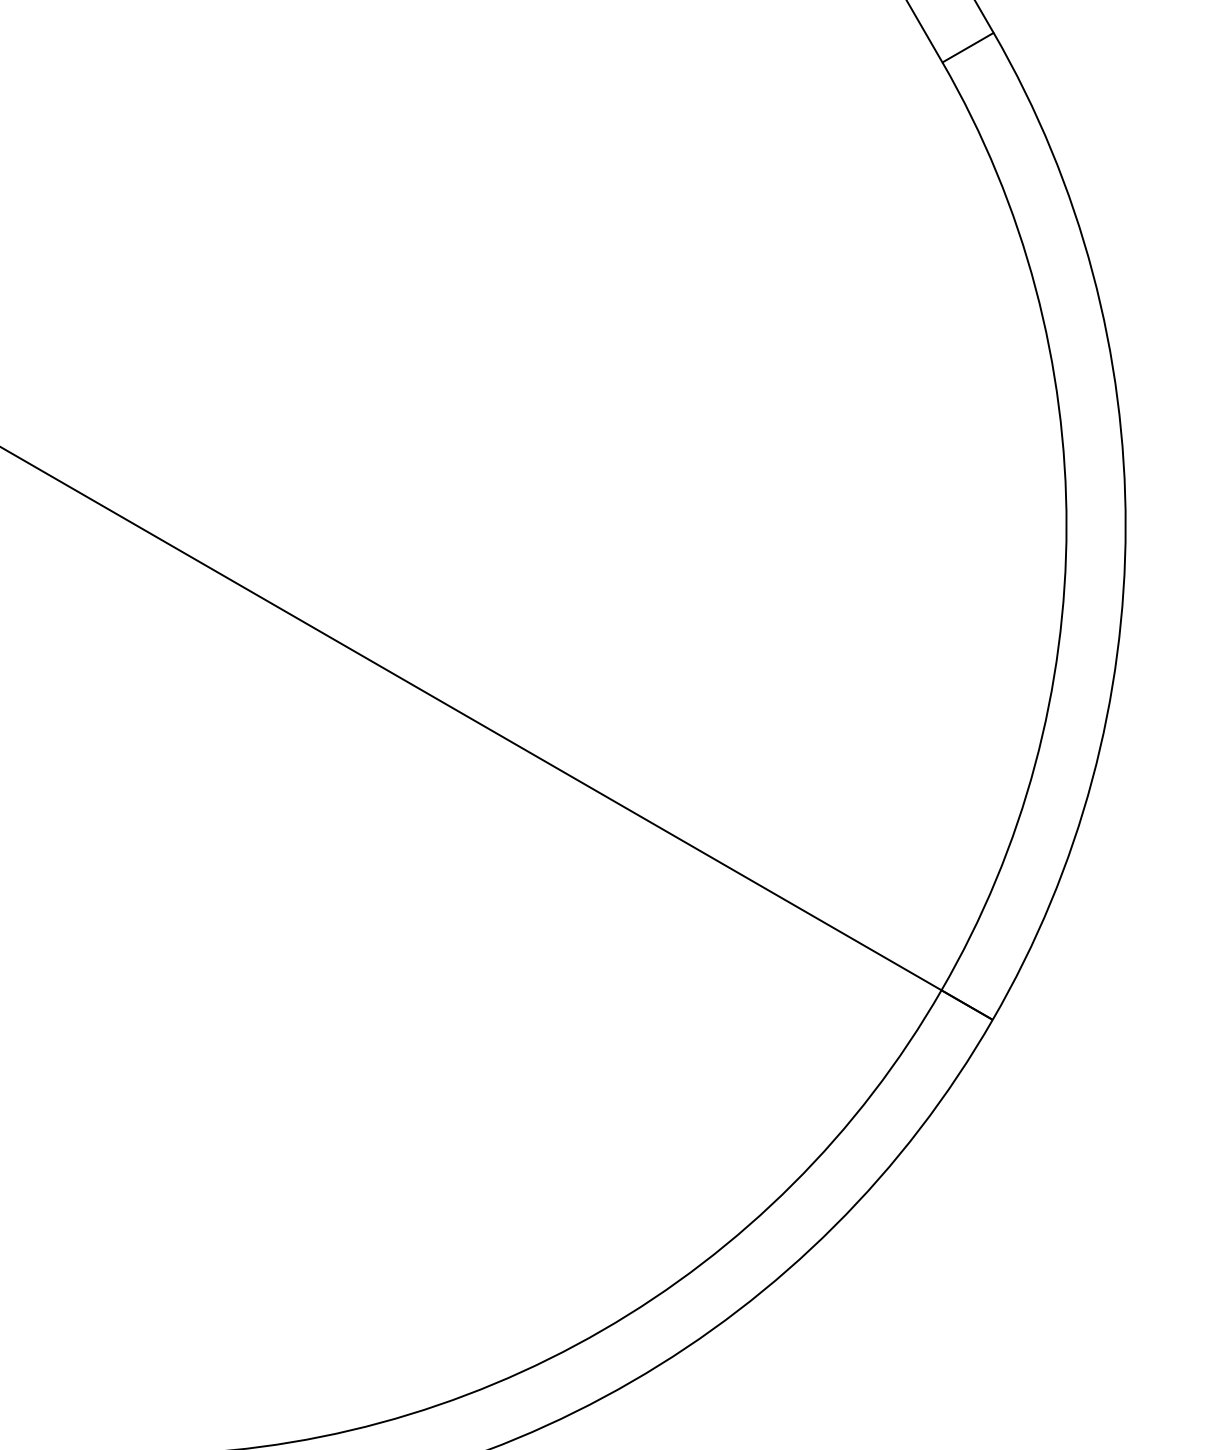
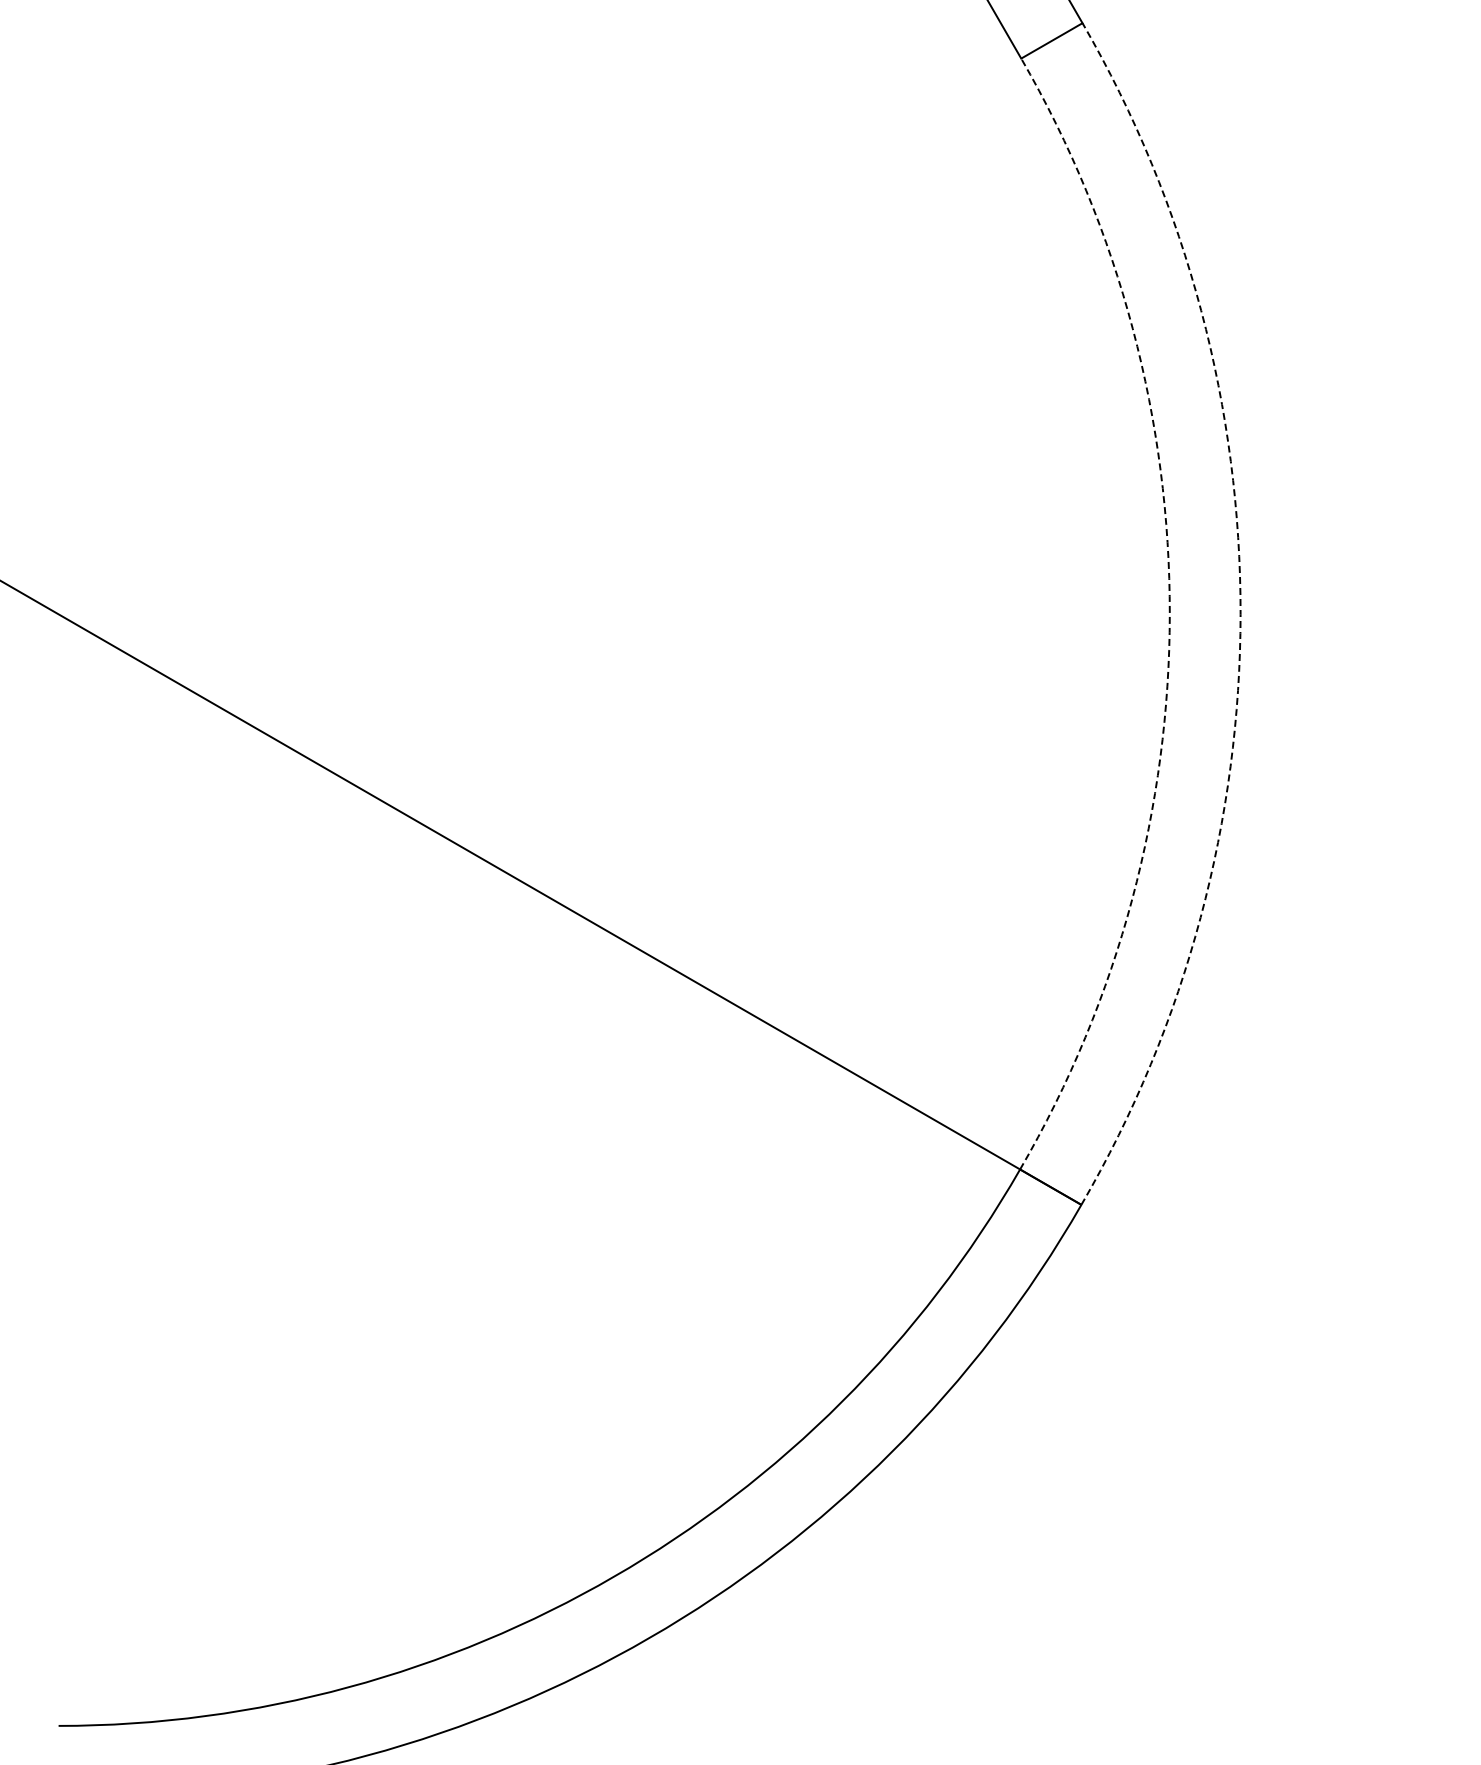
arc: (1066, 526) -> (1169, 614), solid -> dashed
arc: (1125, 526) -> (1240, 614), solid -> dashed

